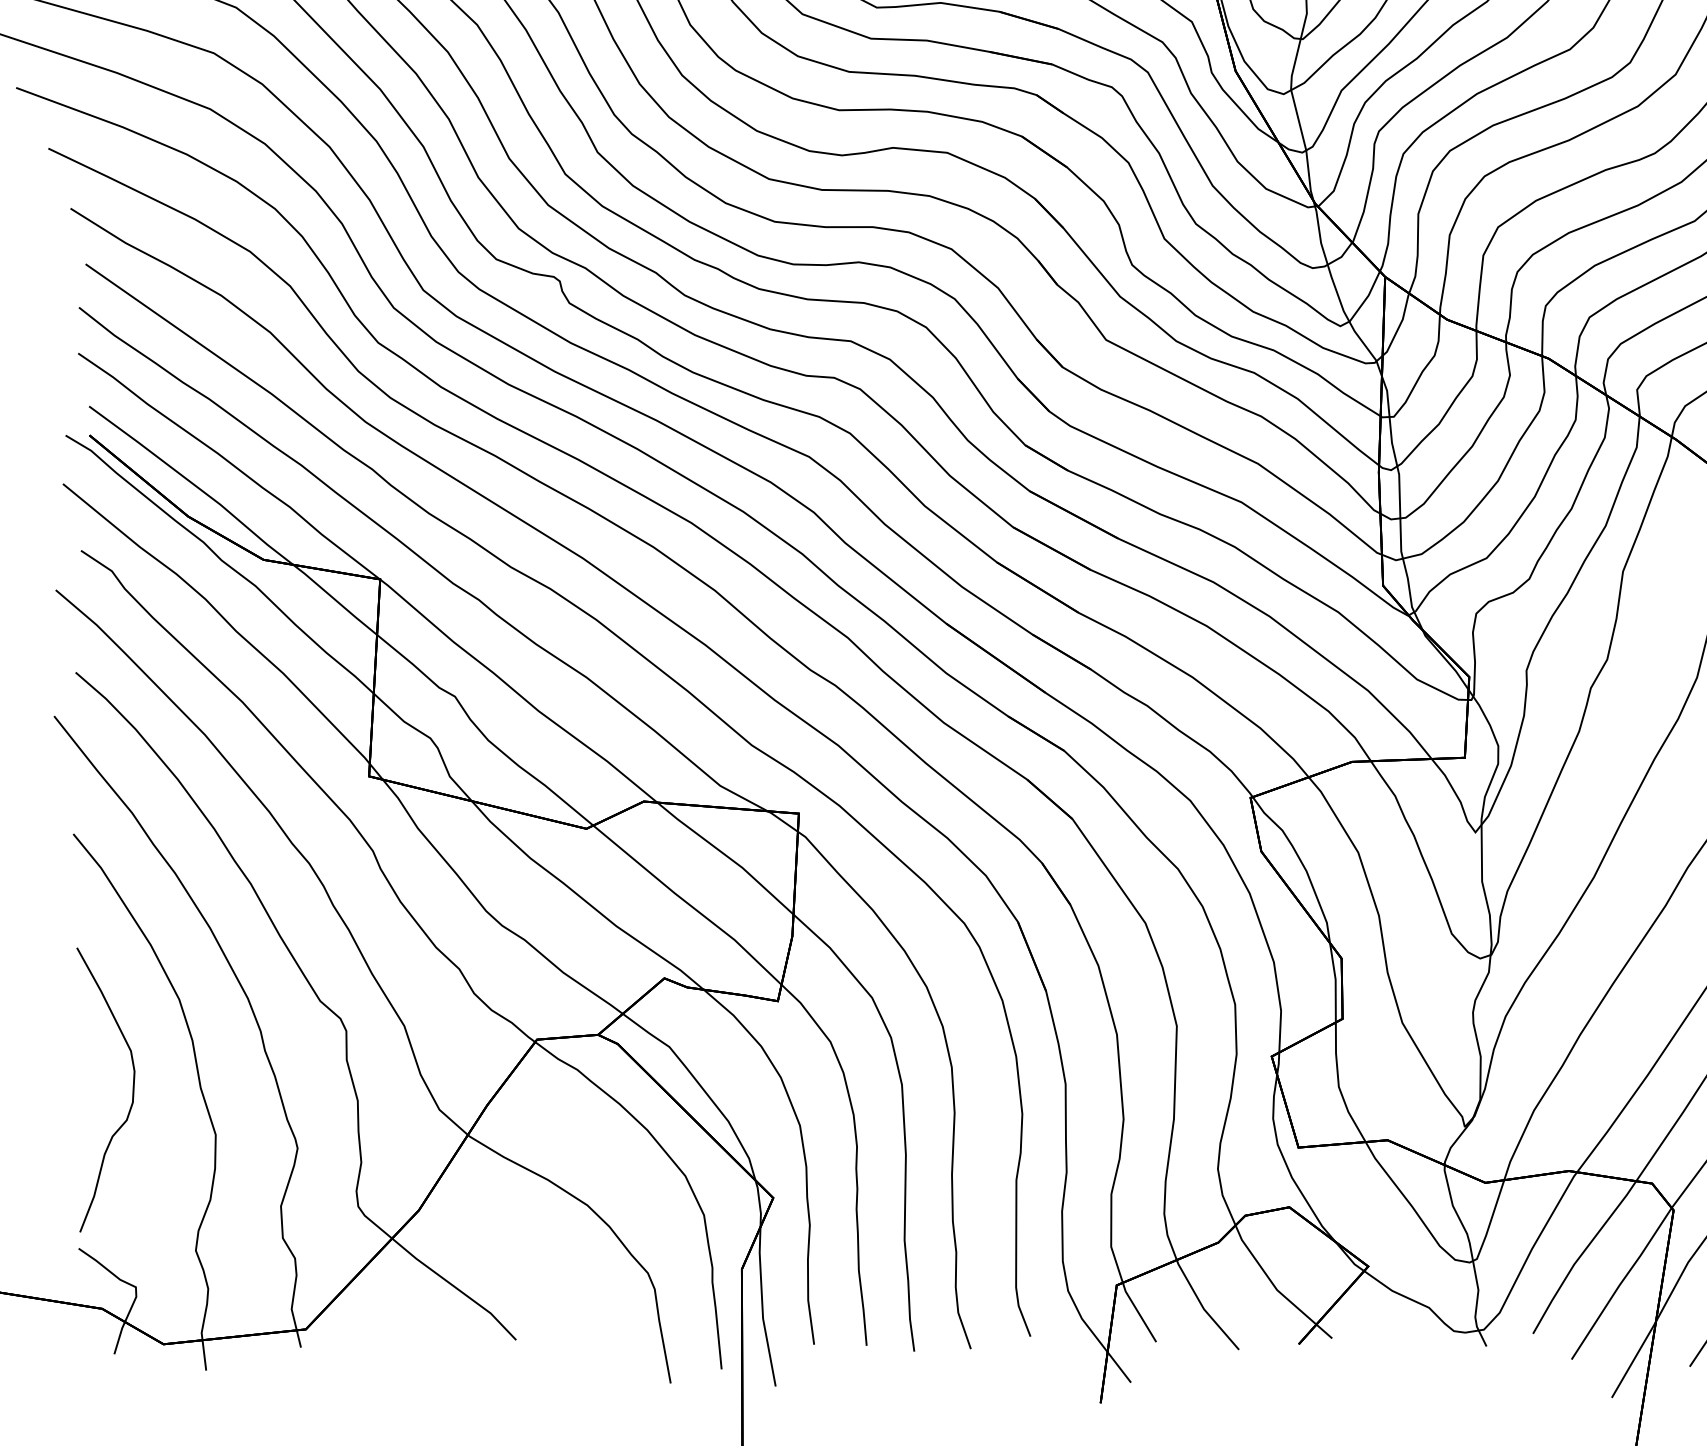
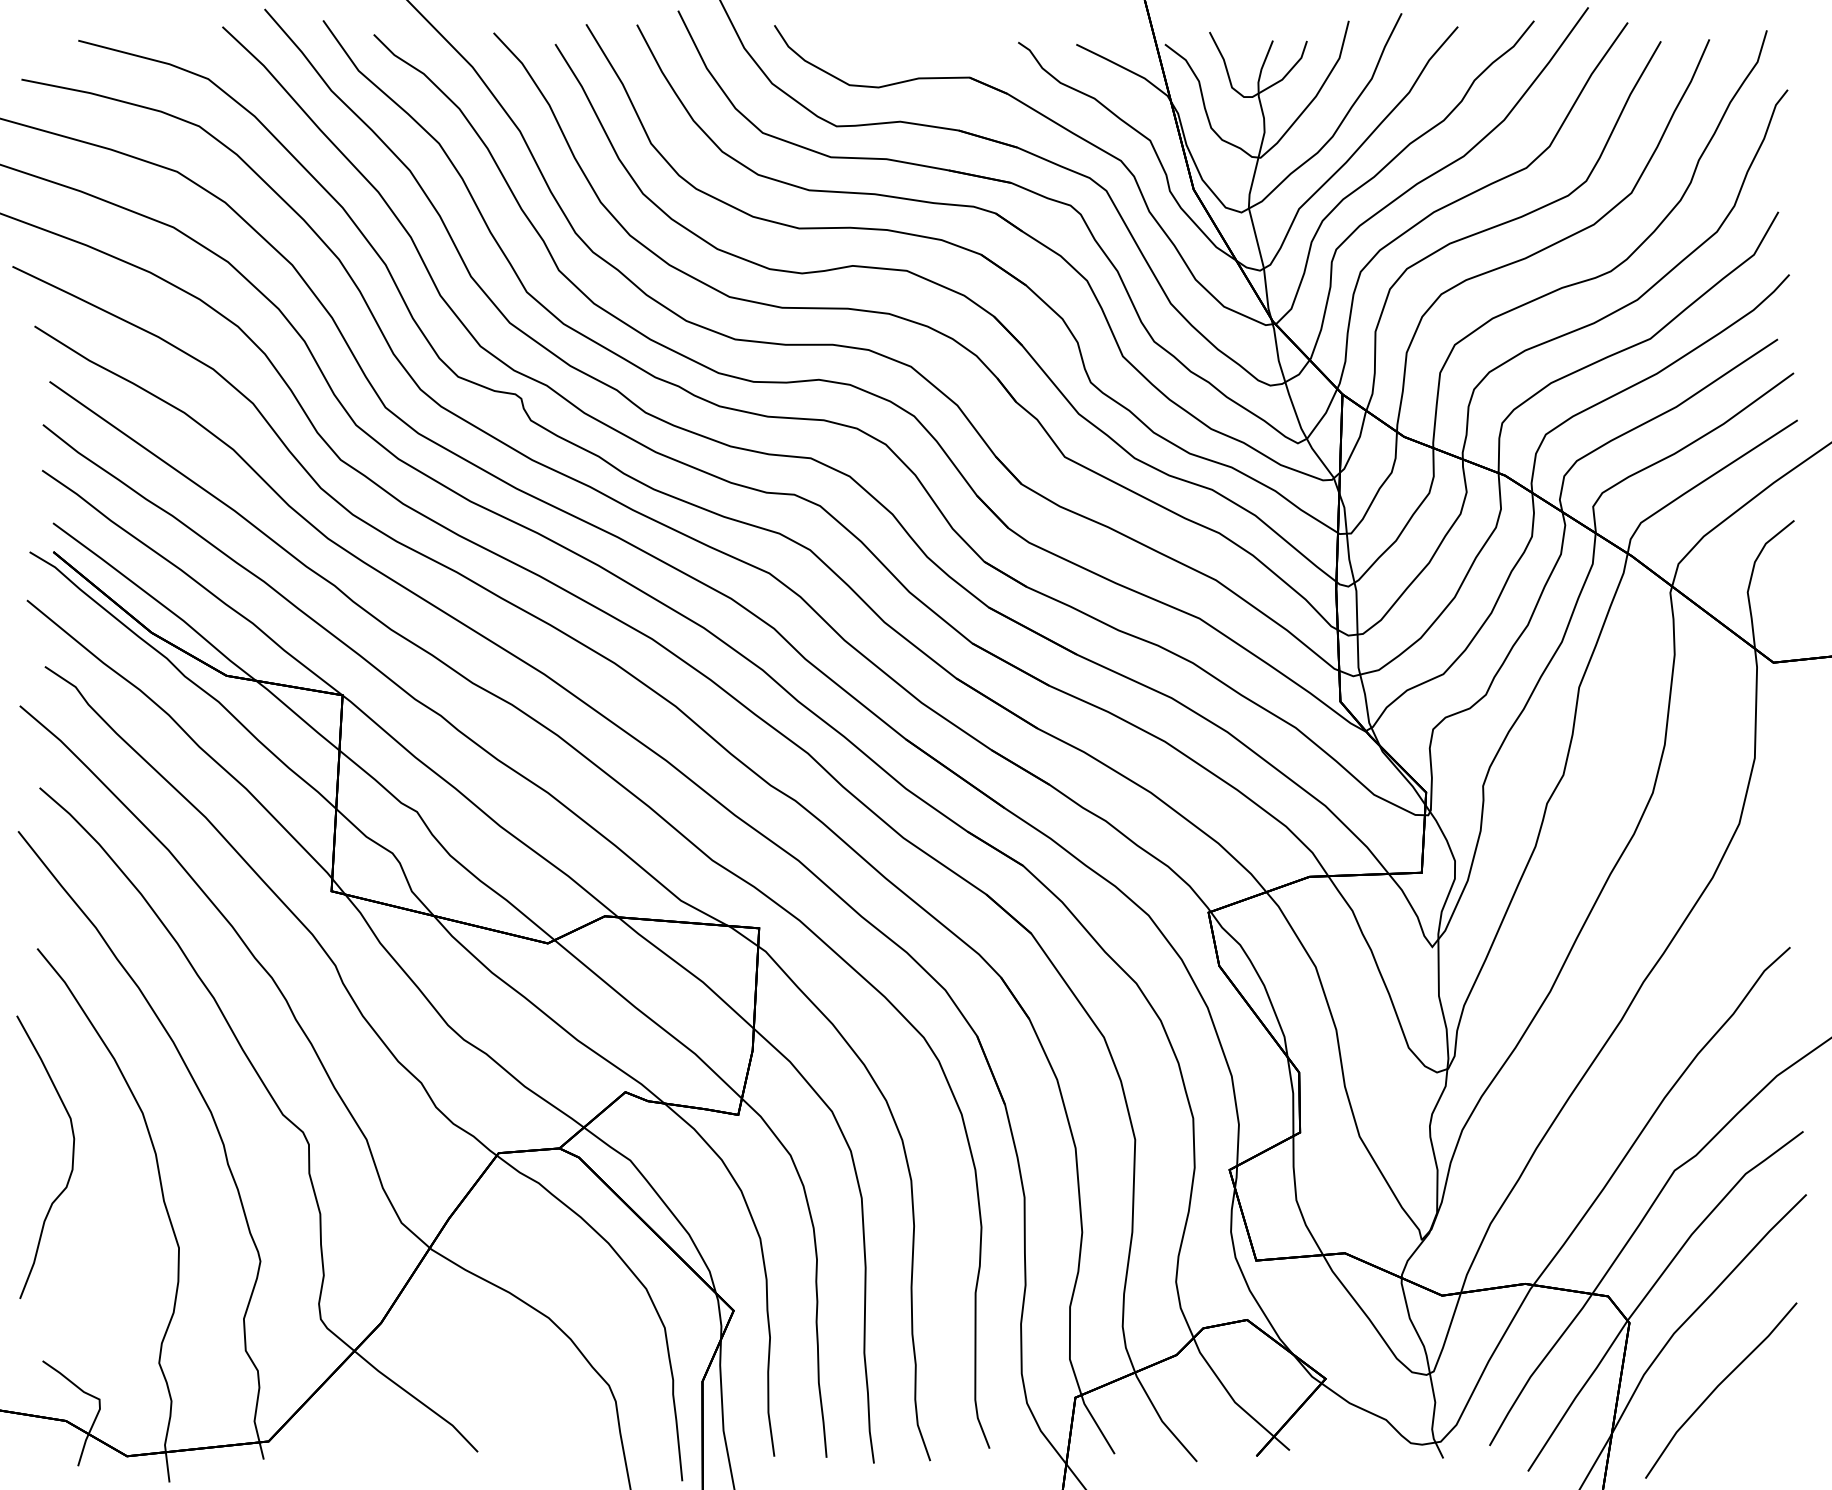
curve: (132, 1089) -> (72, 1156), moved

